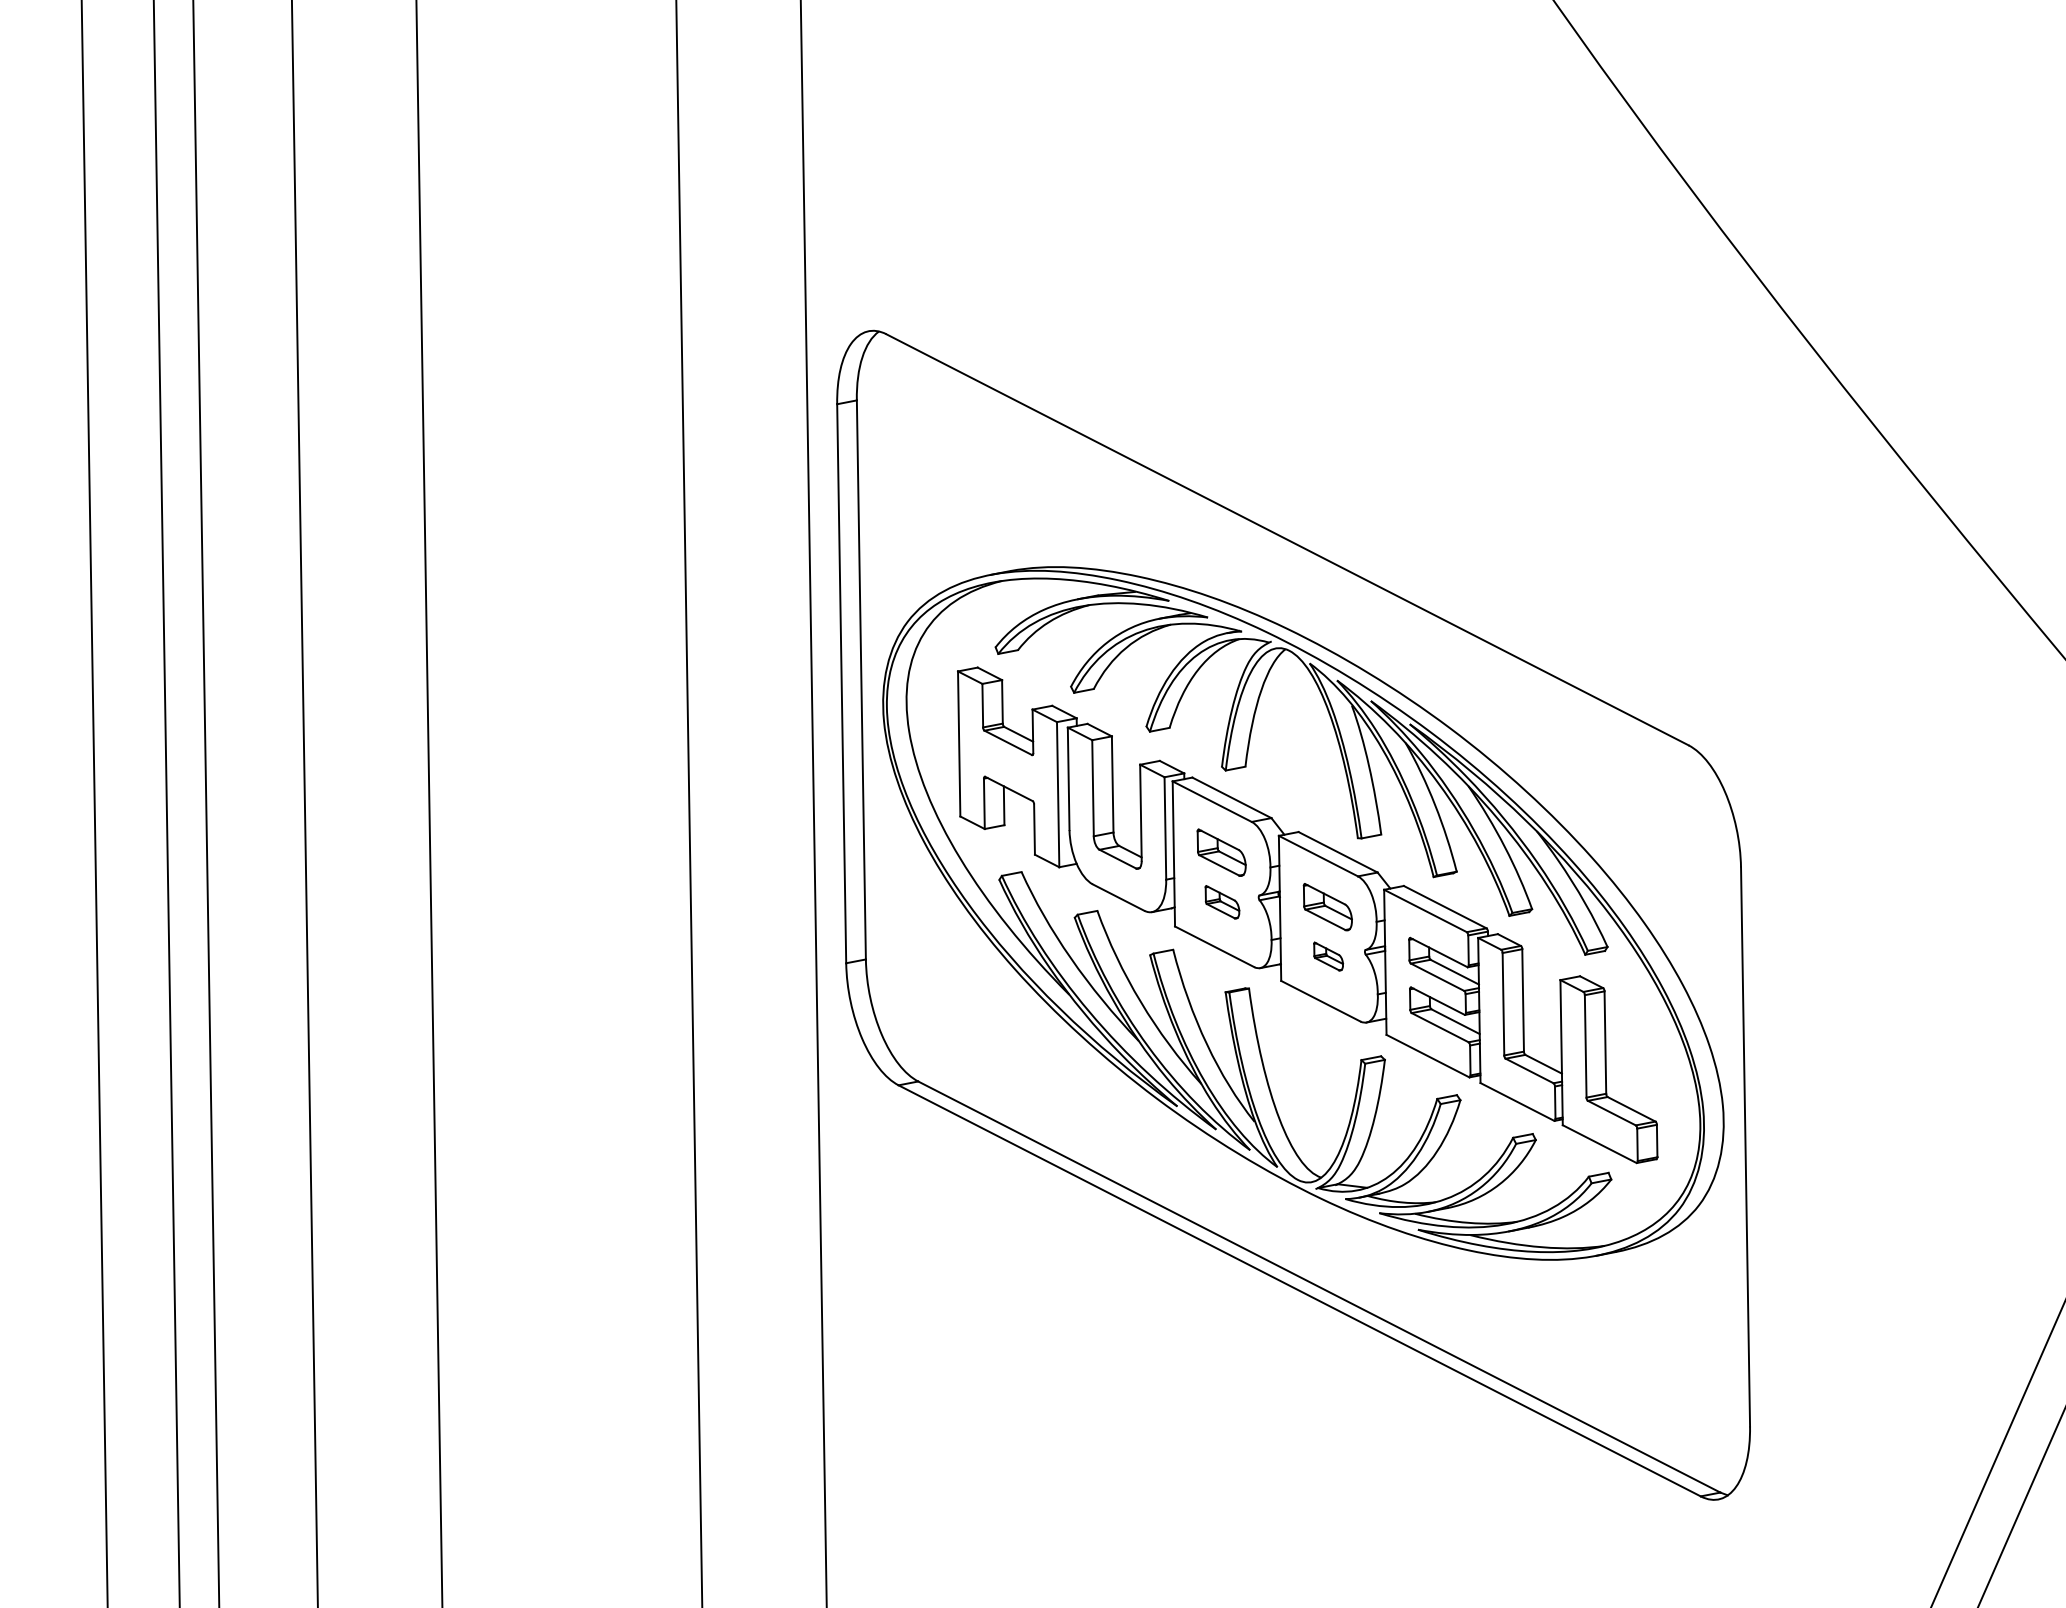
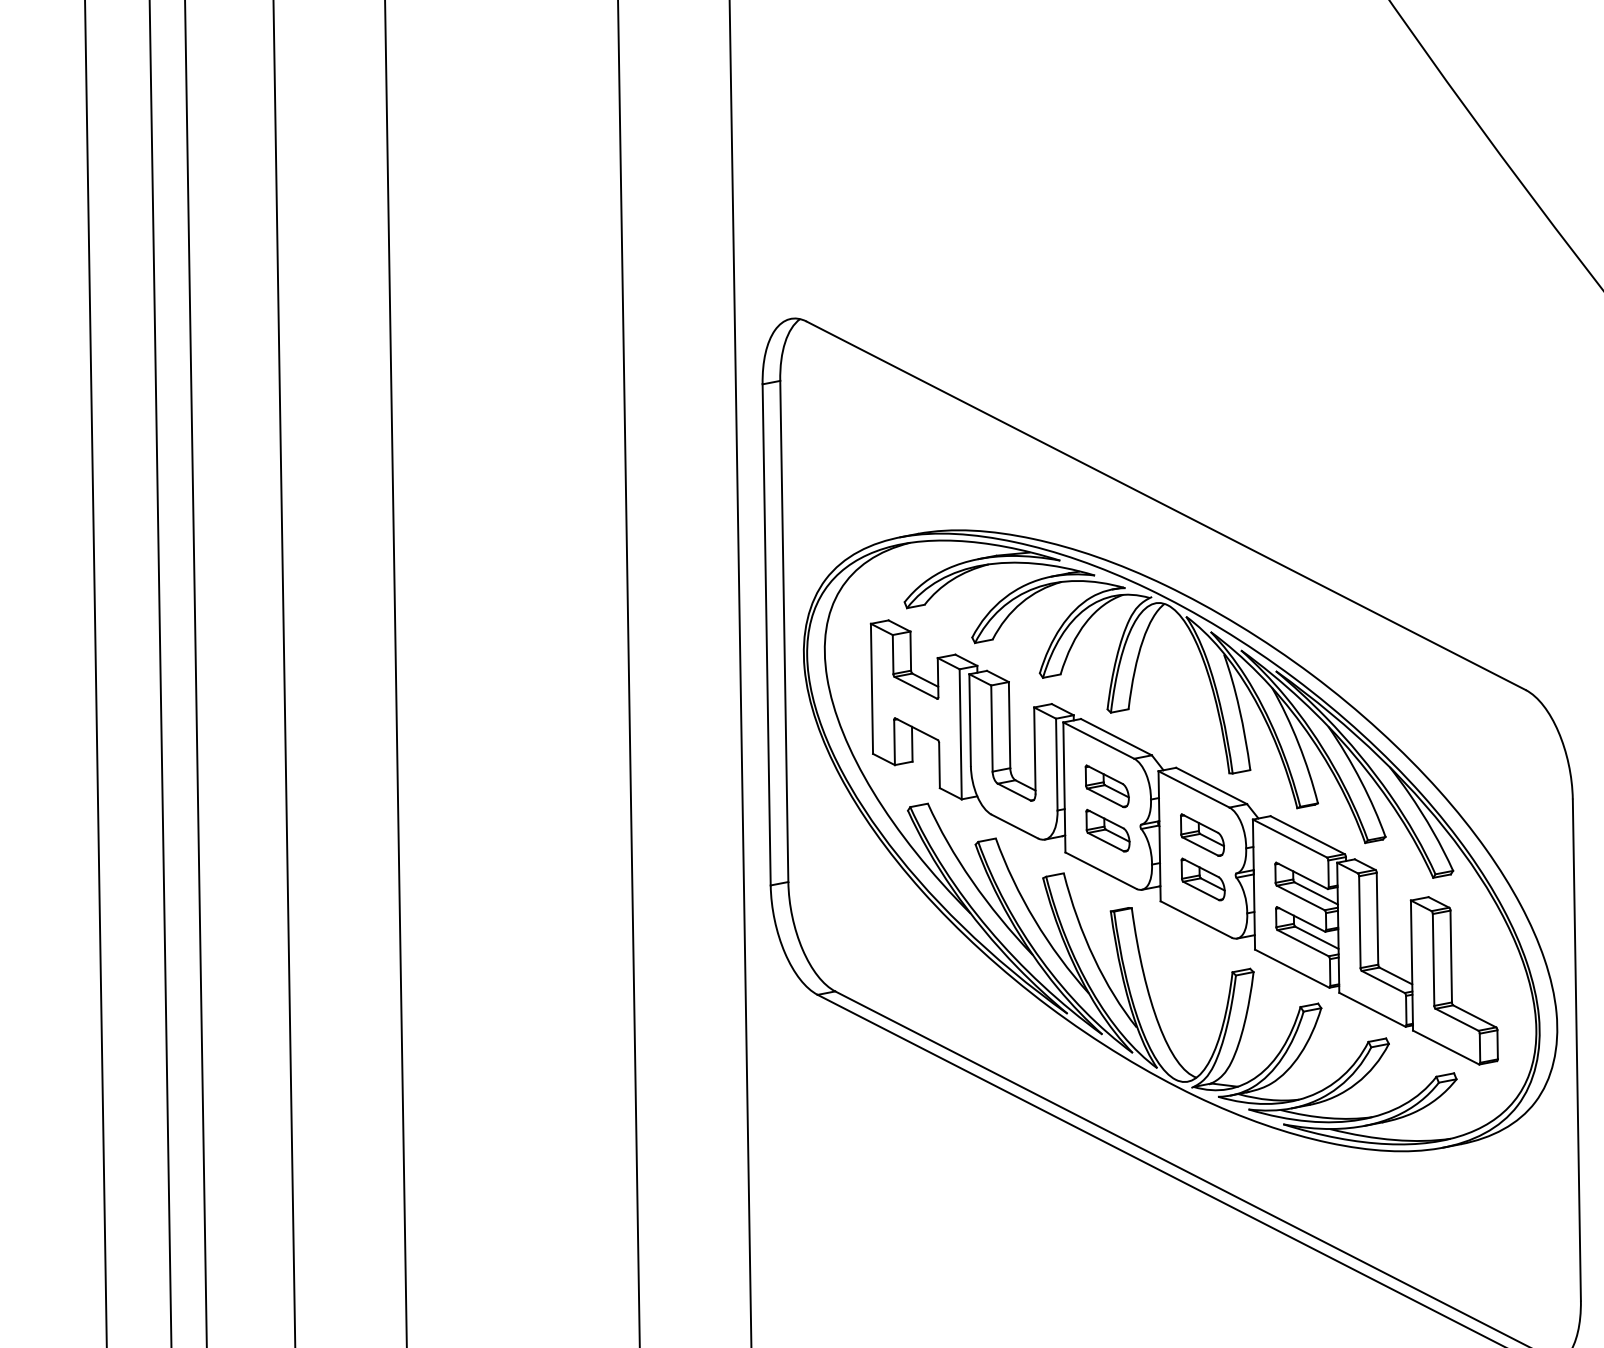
part: (1222, 902) -> (1108, 830), size x1.43
part: (1328, 956) -> (1203, 879), size x1.67

